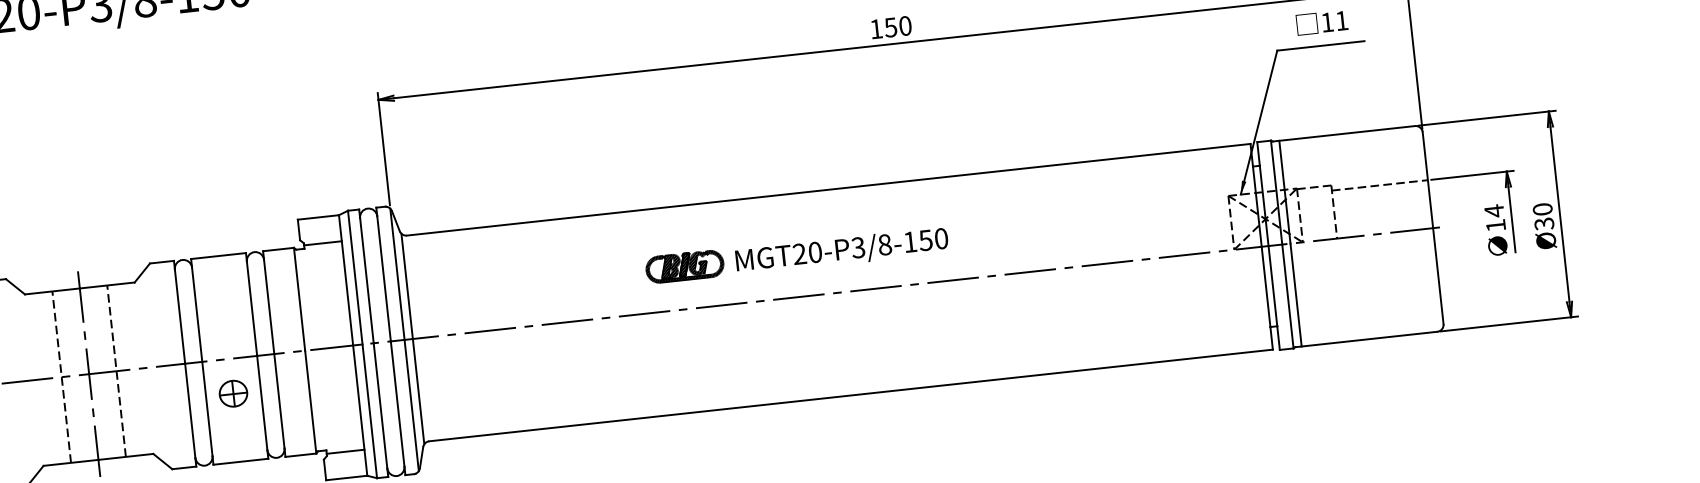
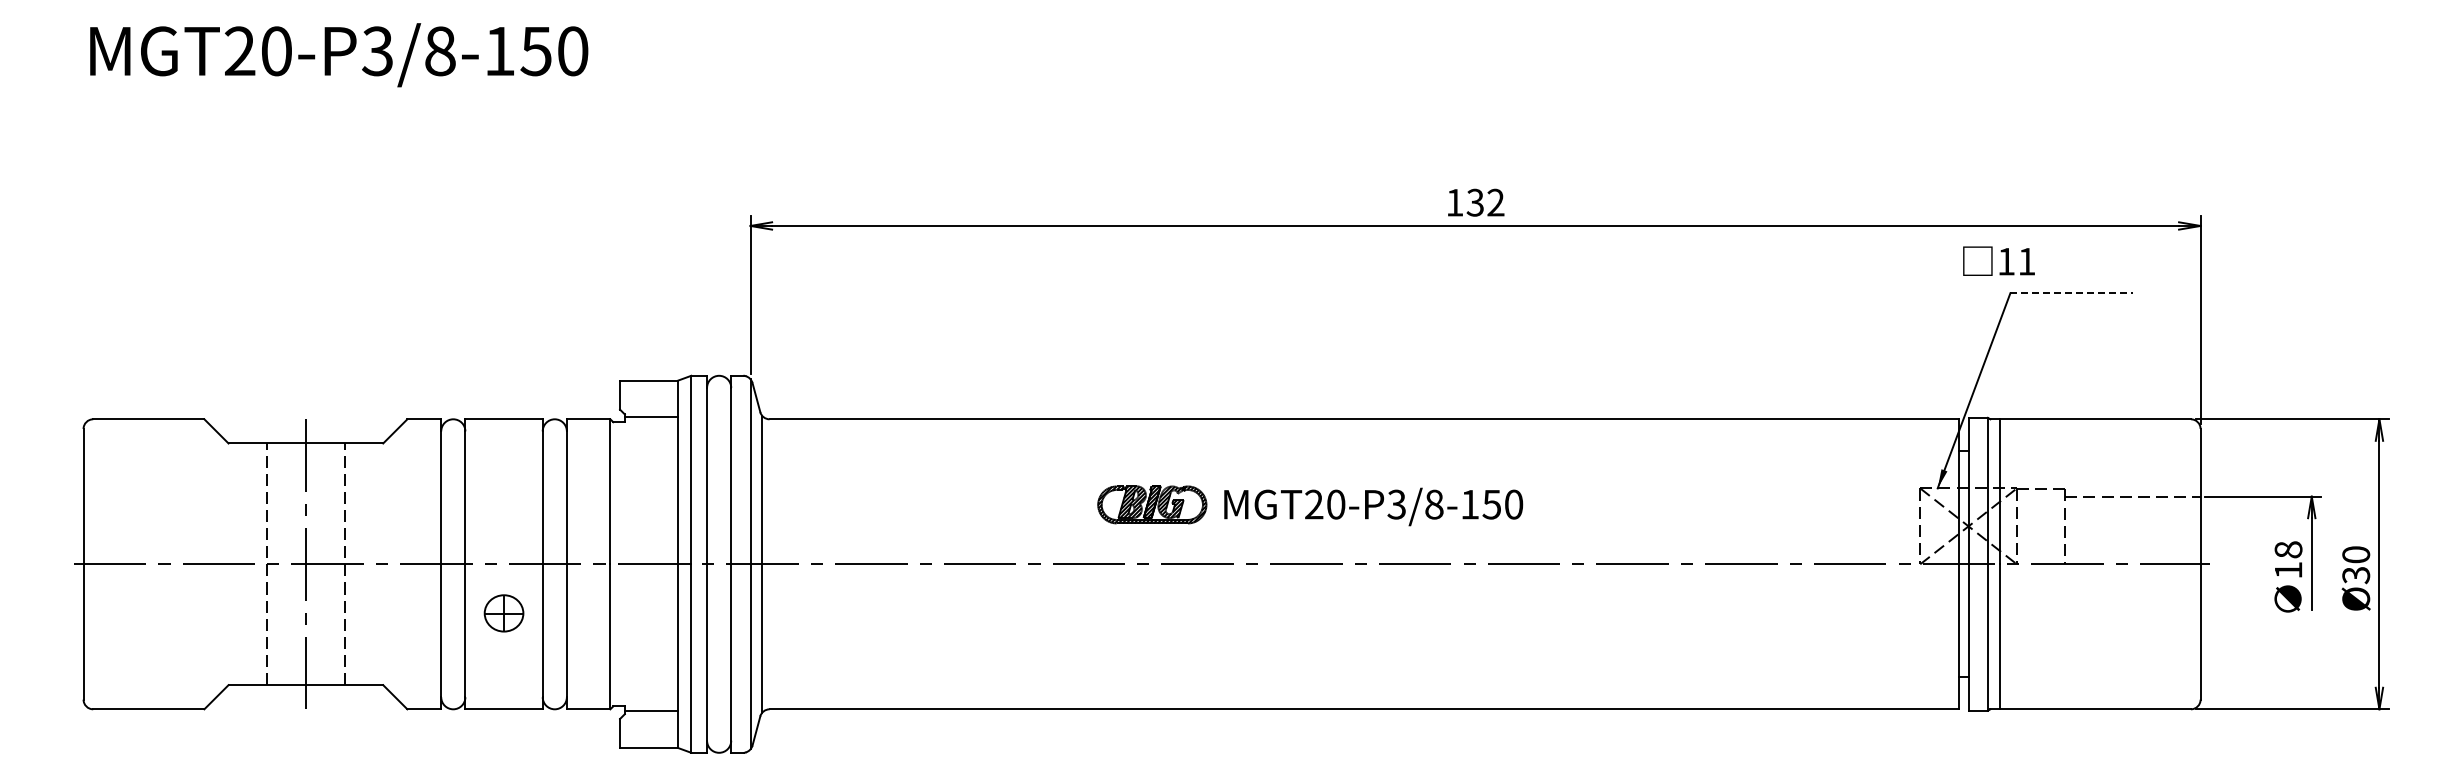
text: (1321, 22) -> (1998, 260), moved
text: (898, 26) -> (1485, 202), 150 -> 132
line: (1321, 45) -> (2072, 293), solid -> dashed
text: (1494, 210) -> (2288, 549), 14 -> 18

